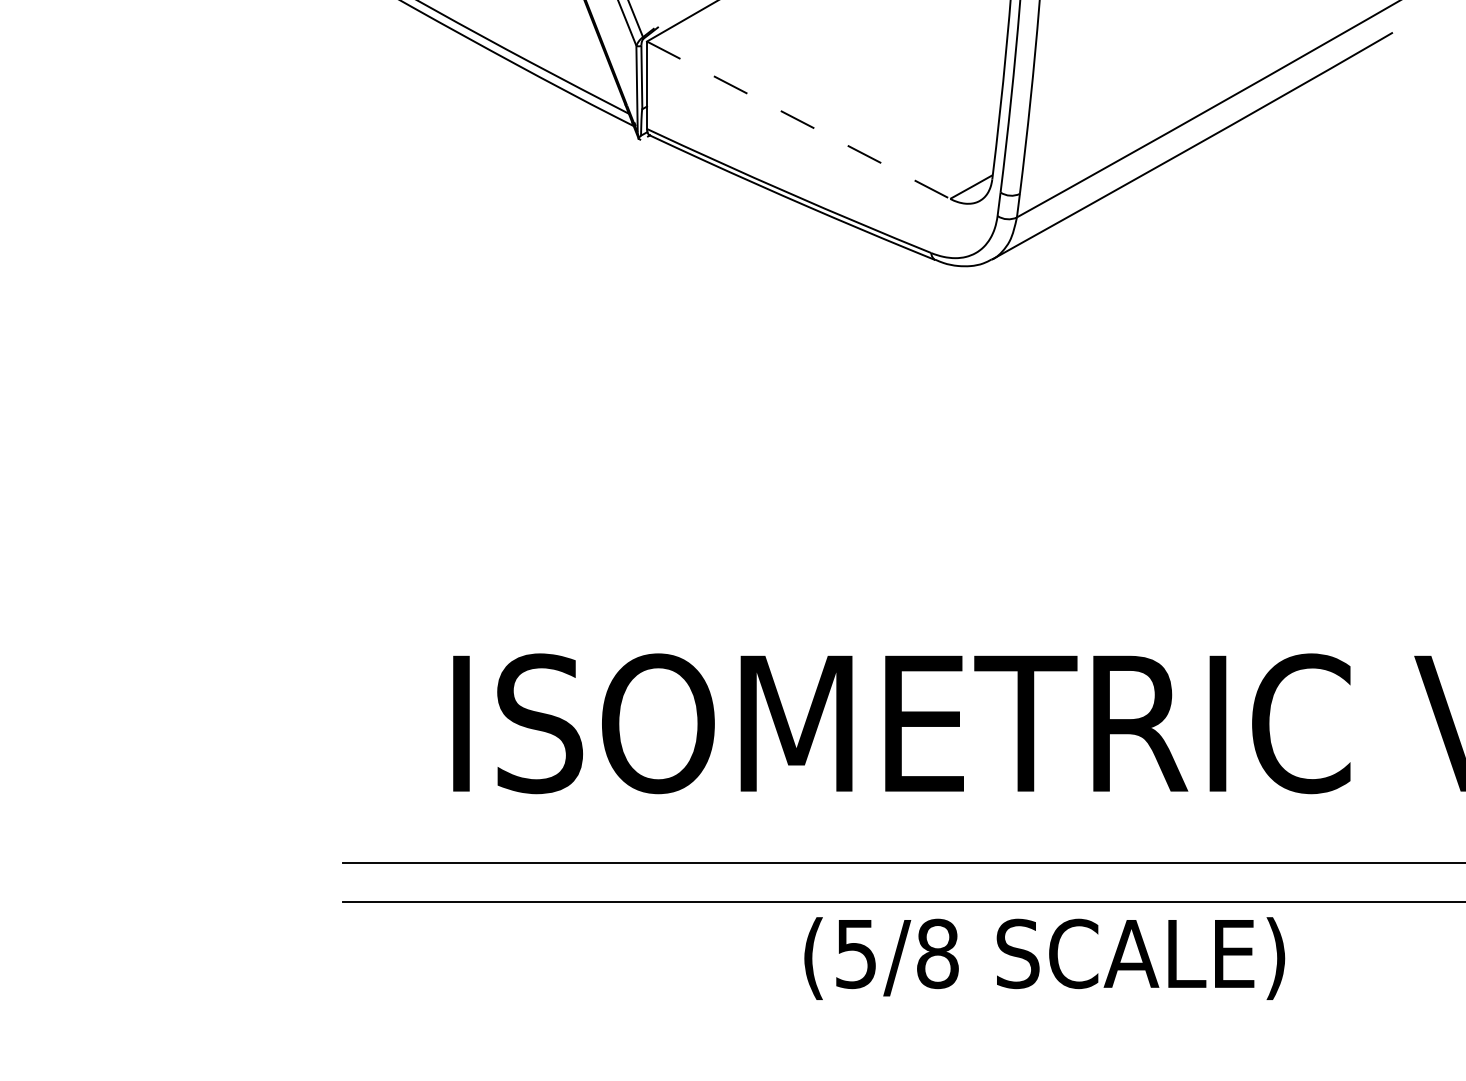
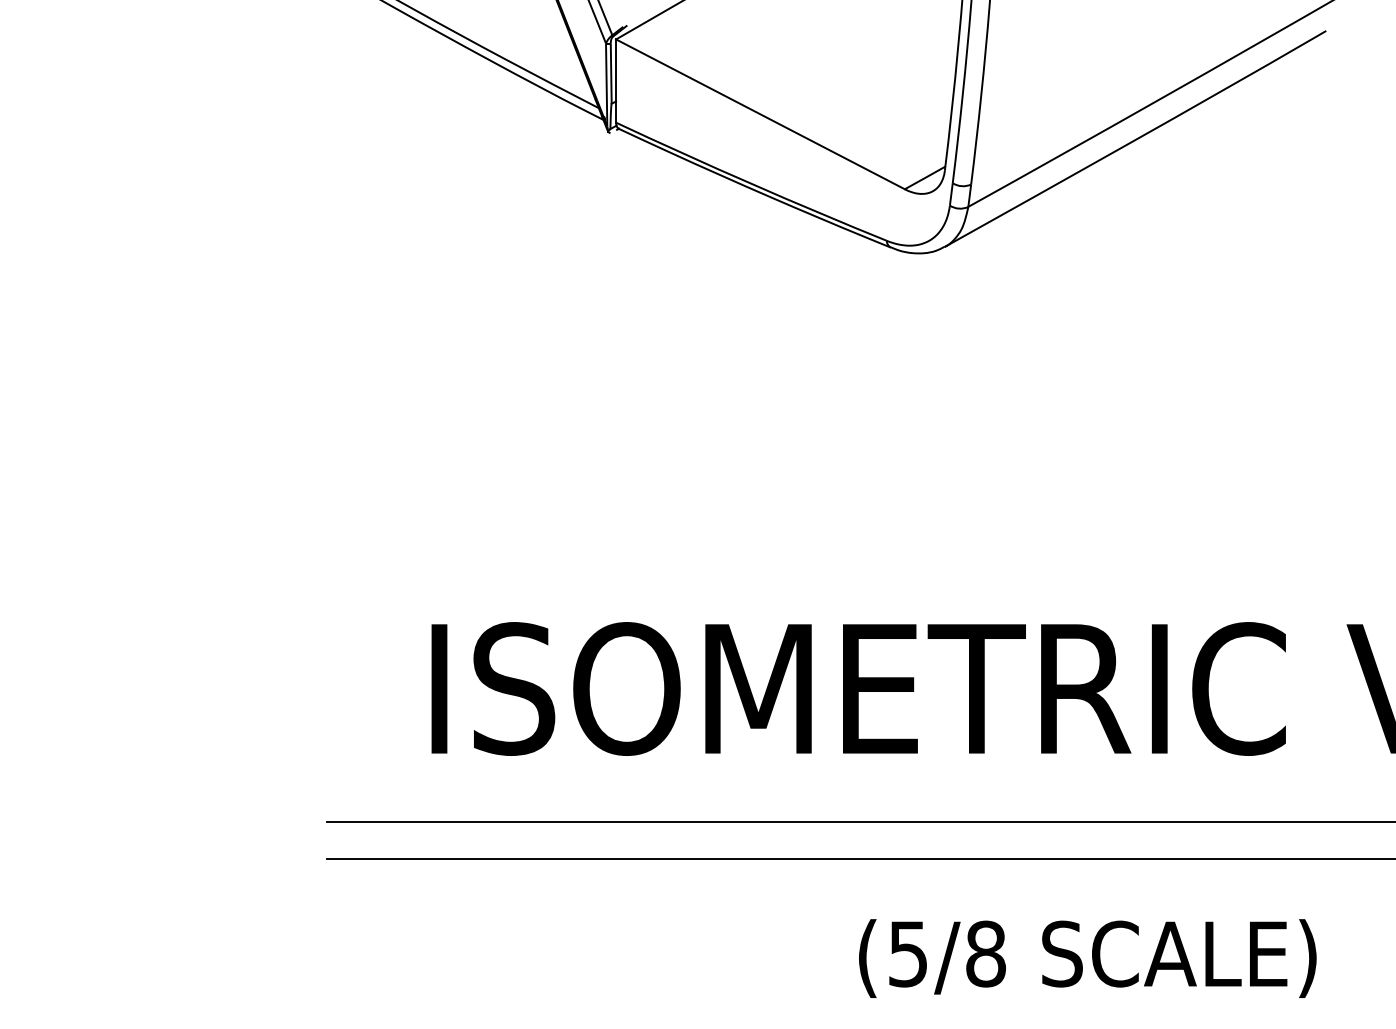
line: (798, 120) -> (760, 114), dashed -> solid
text: (1044, 958) -> (1087, 958), moved

